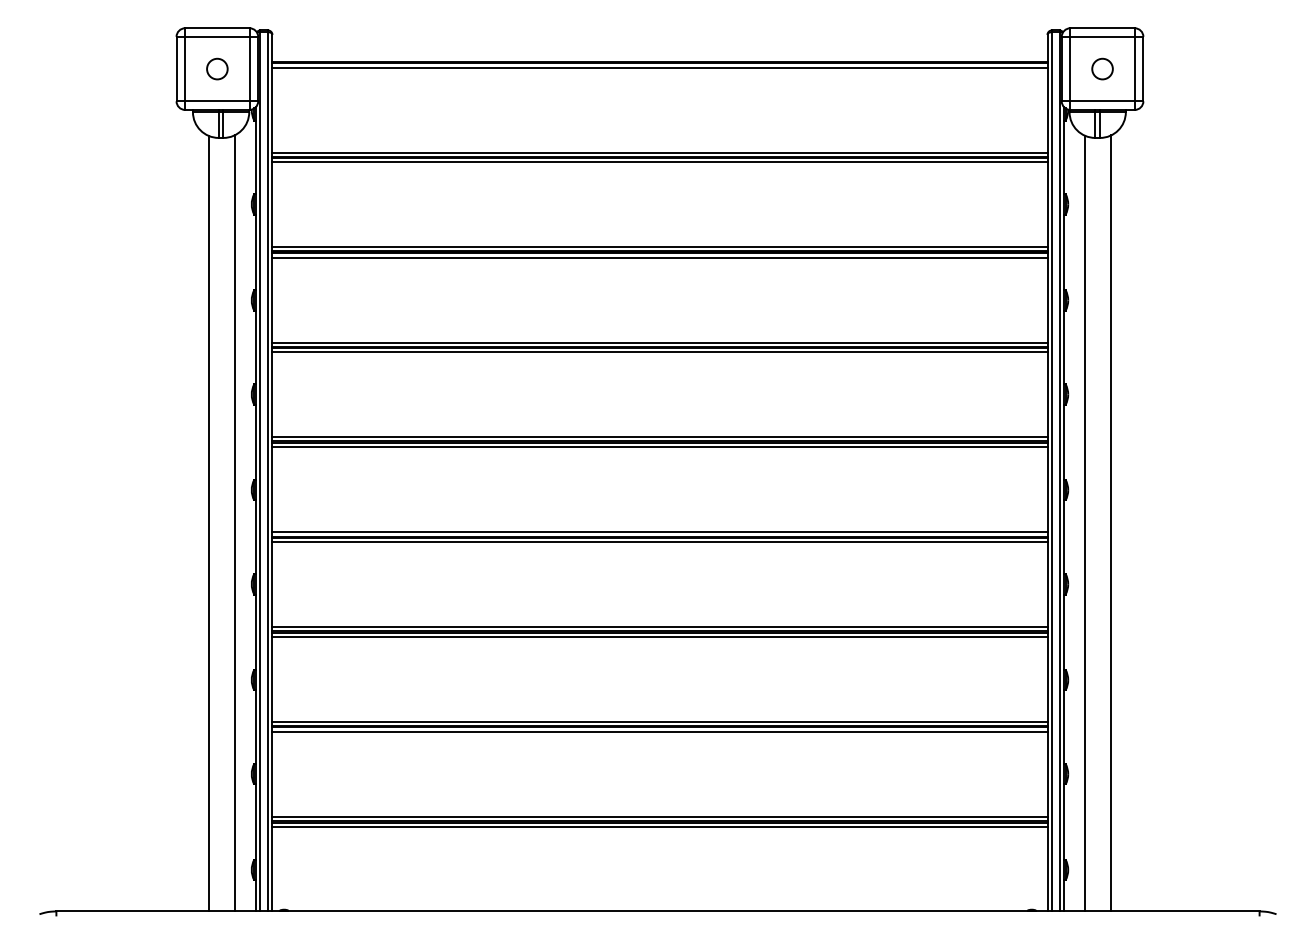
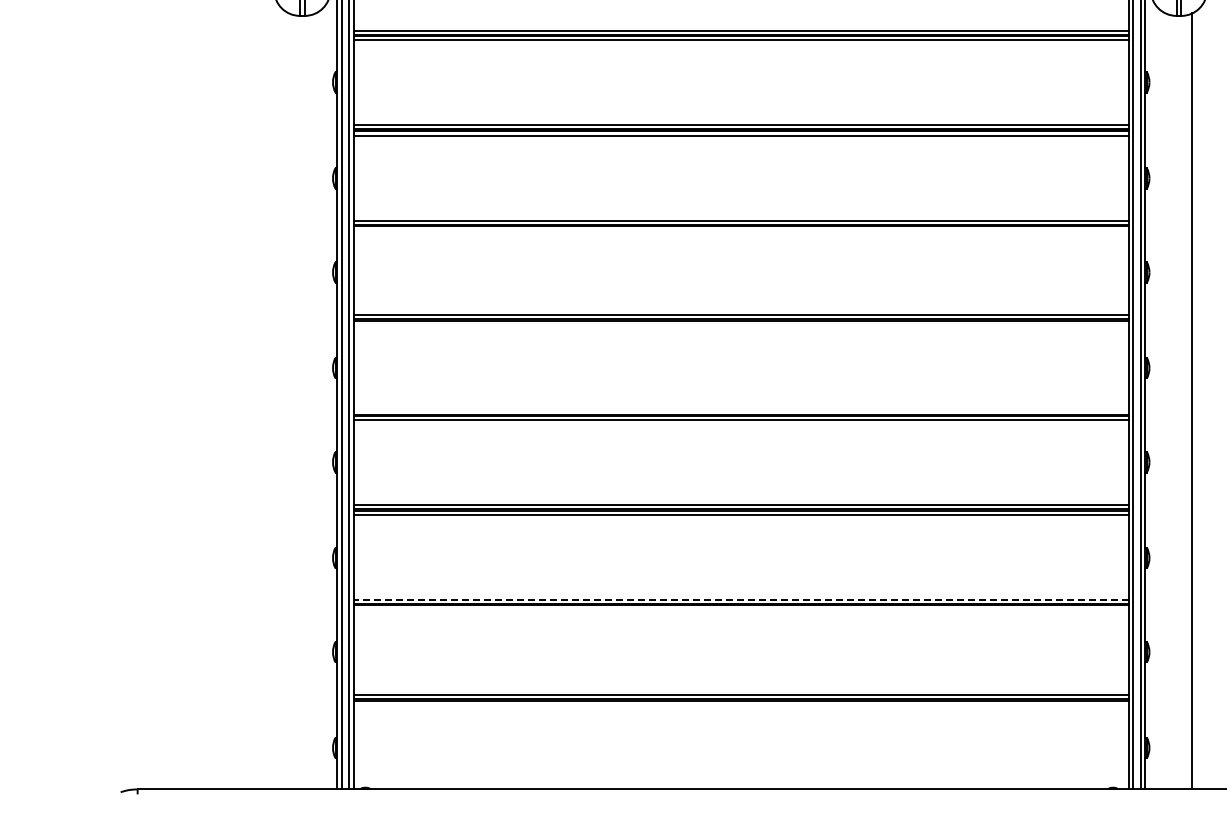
line: (659, 352) -> (740, 230), removed
line: (659, 447) -> (740, 325), removed
line: (208, 523) -> (289, 401), removed
line: (234, 523) -> (315, 401), removed
line: (1085, 523) -> (1166, 401), removed
line: (659, 532) -> (740, 410), removed
line: (659, 721) -> (740, 599), solid -> dashed
line: (659, 731) -> (740, 609), removed
line: (659, 827) -> (740, 705), removed

